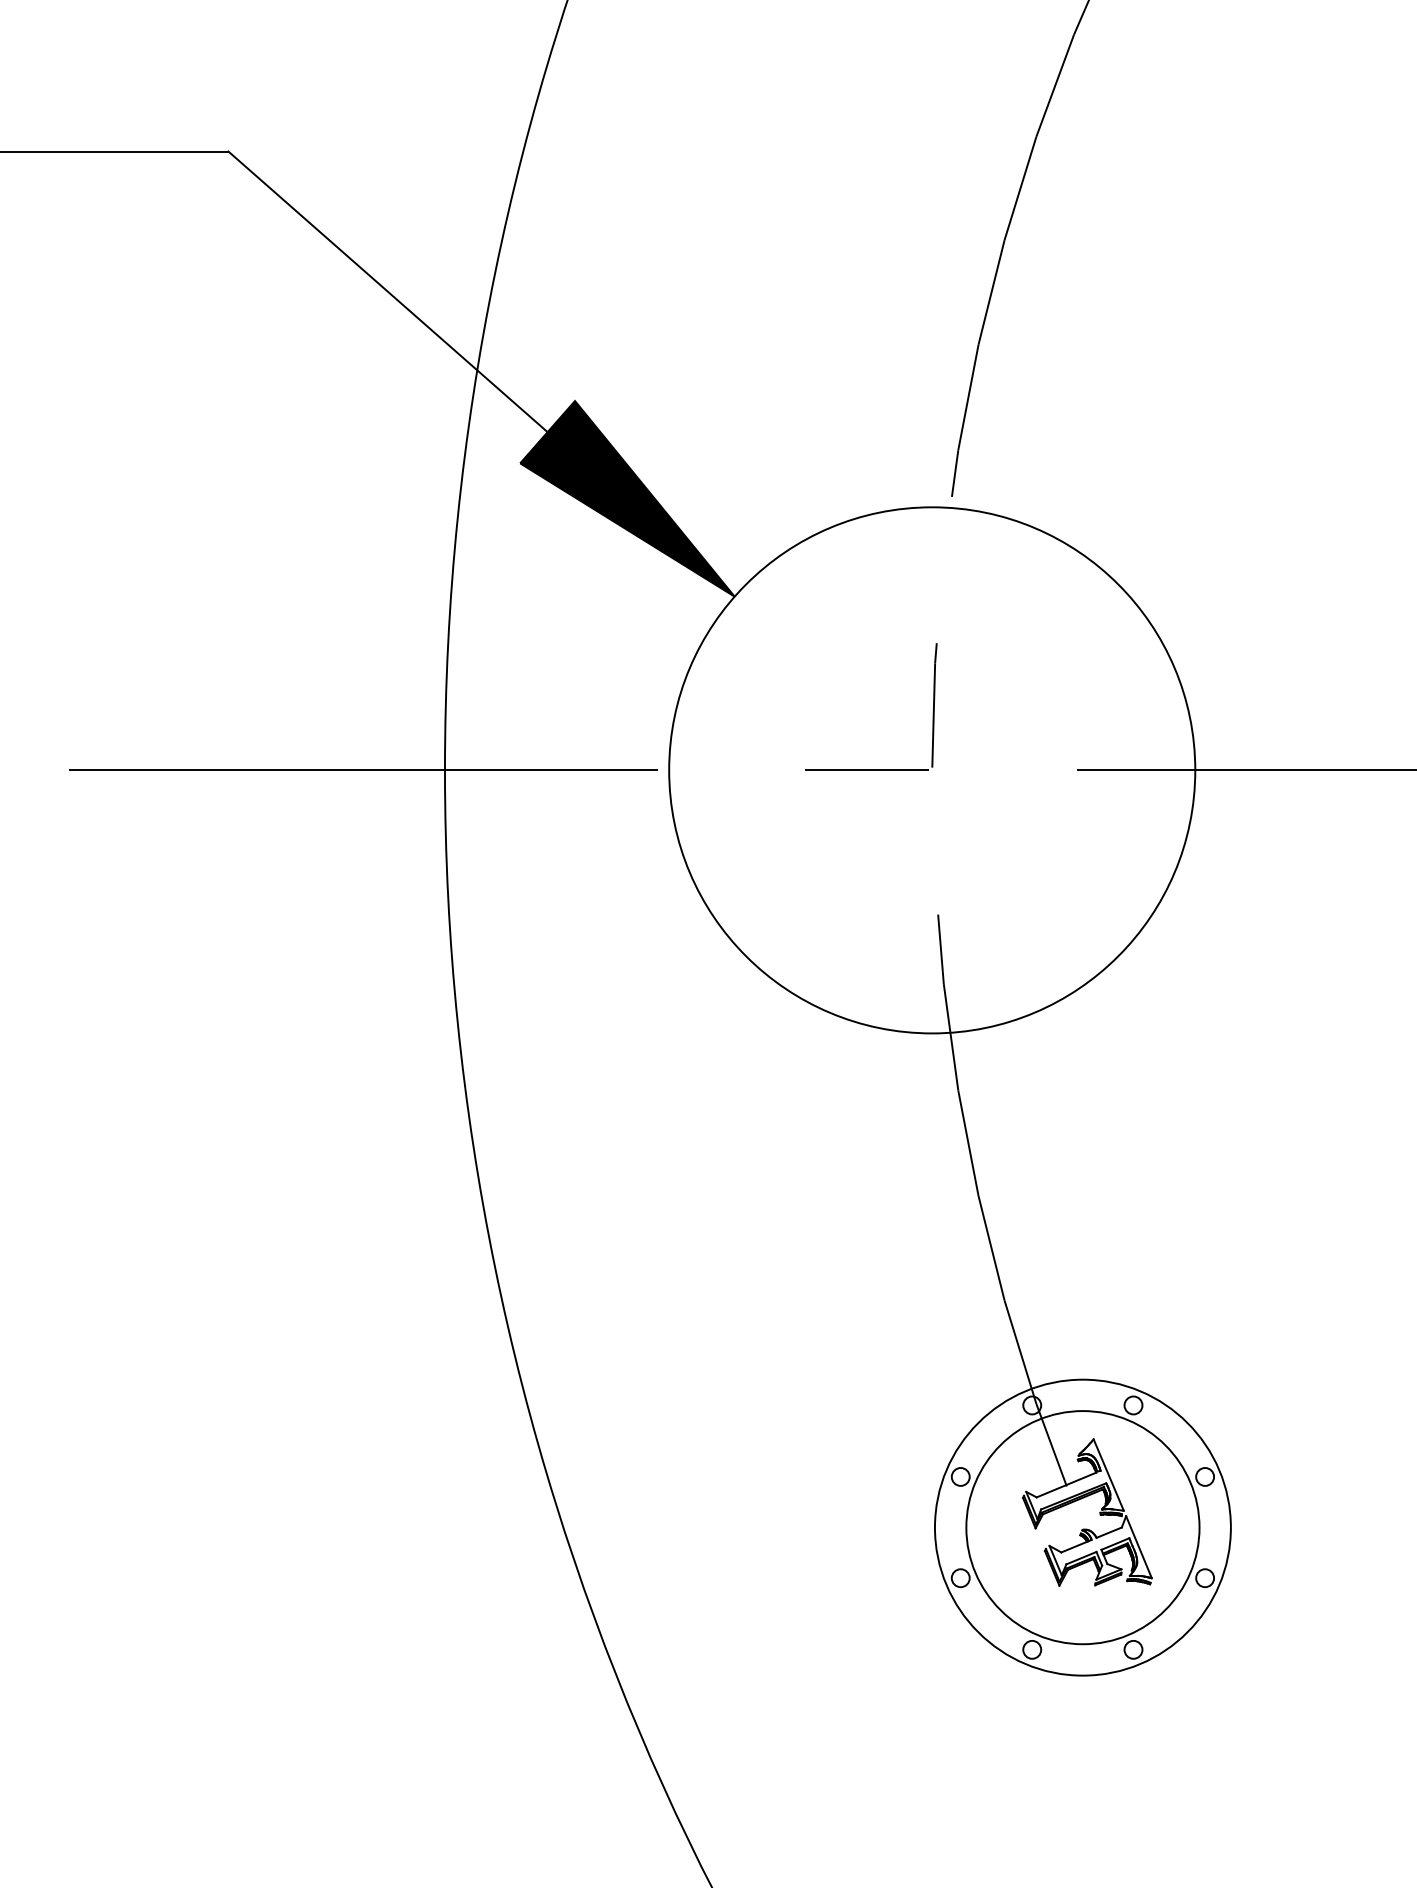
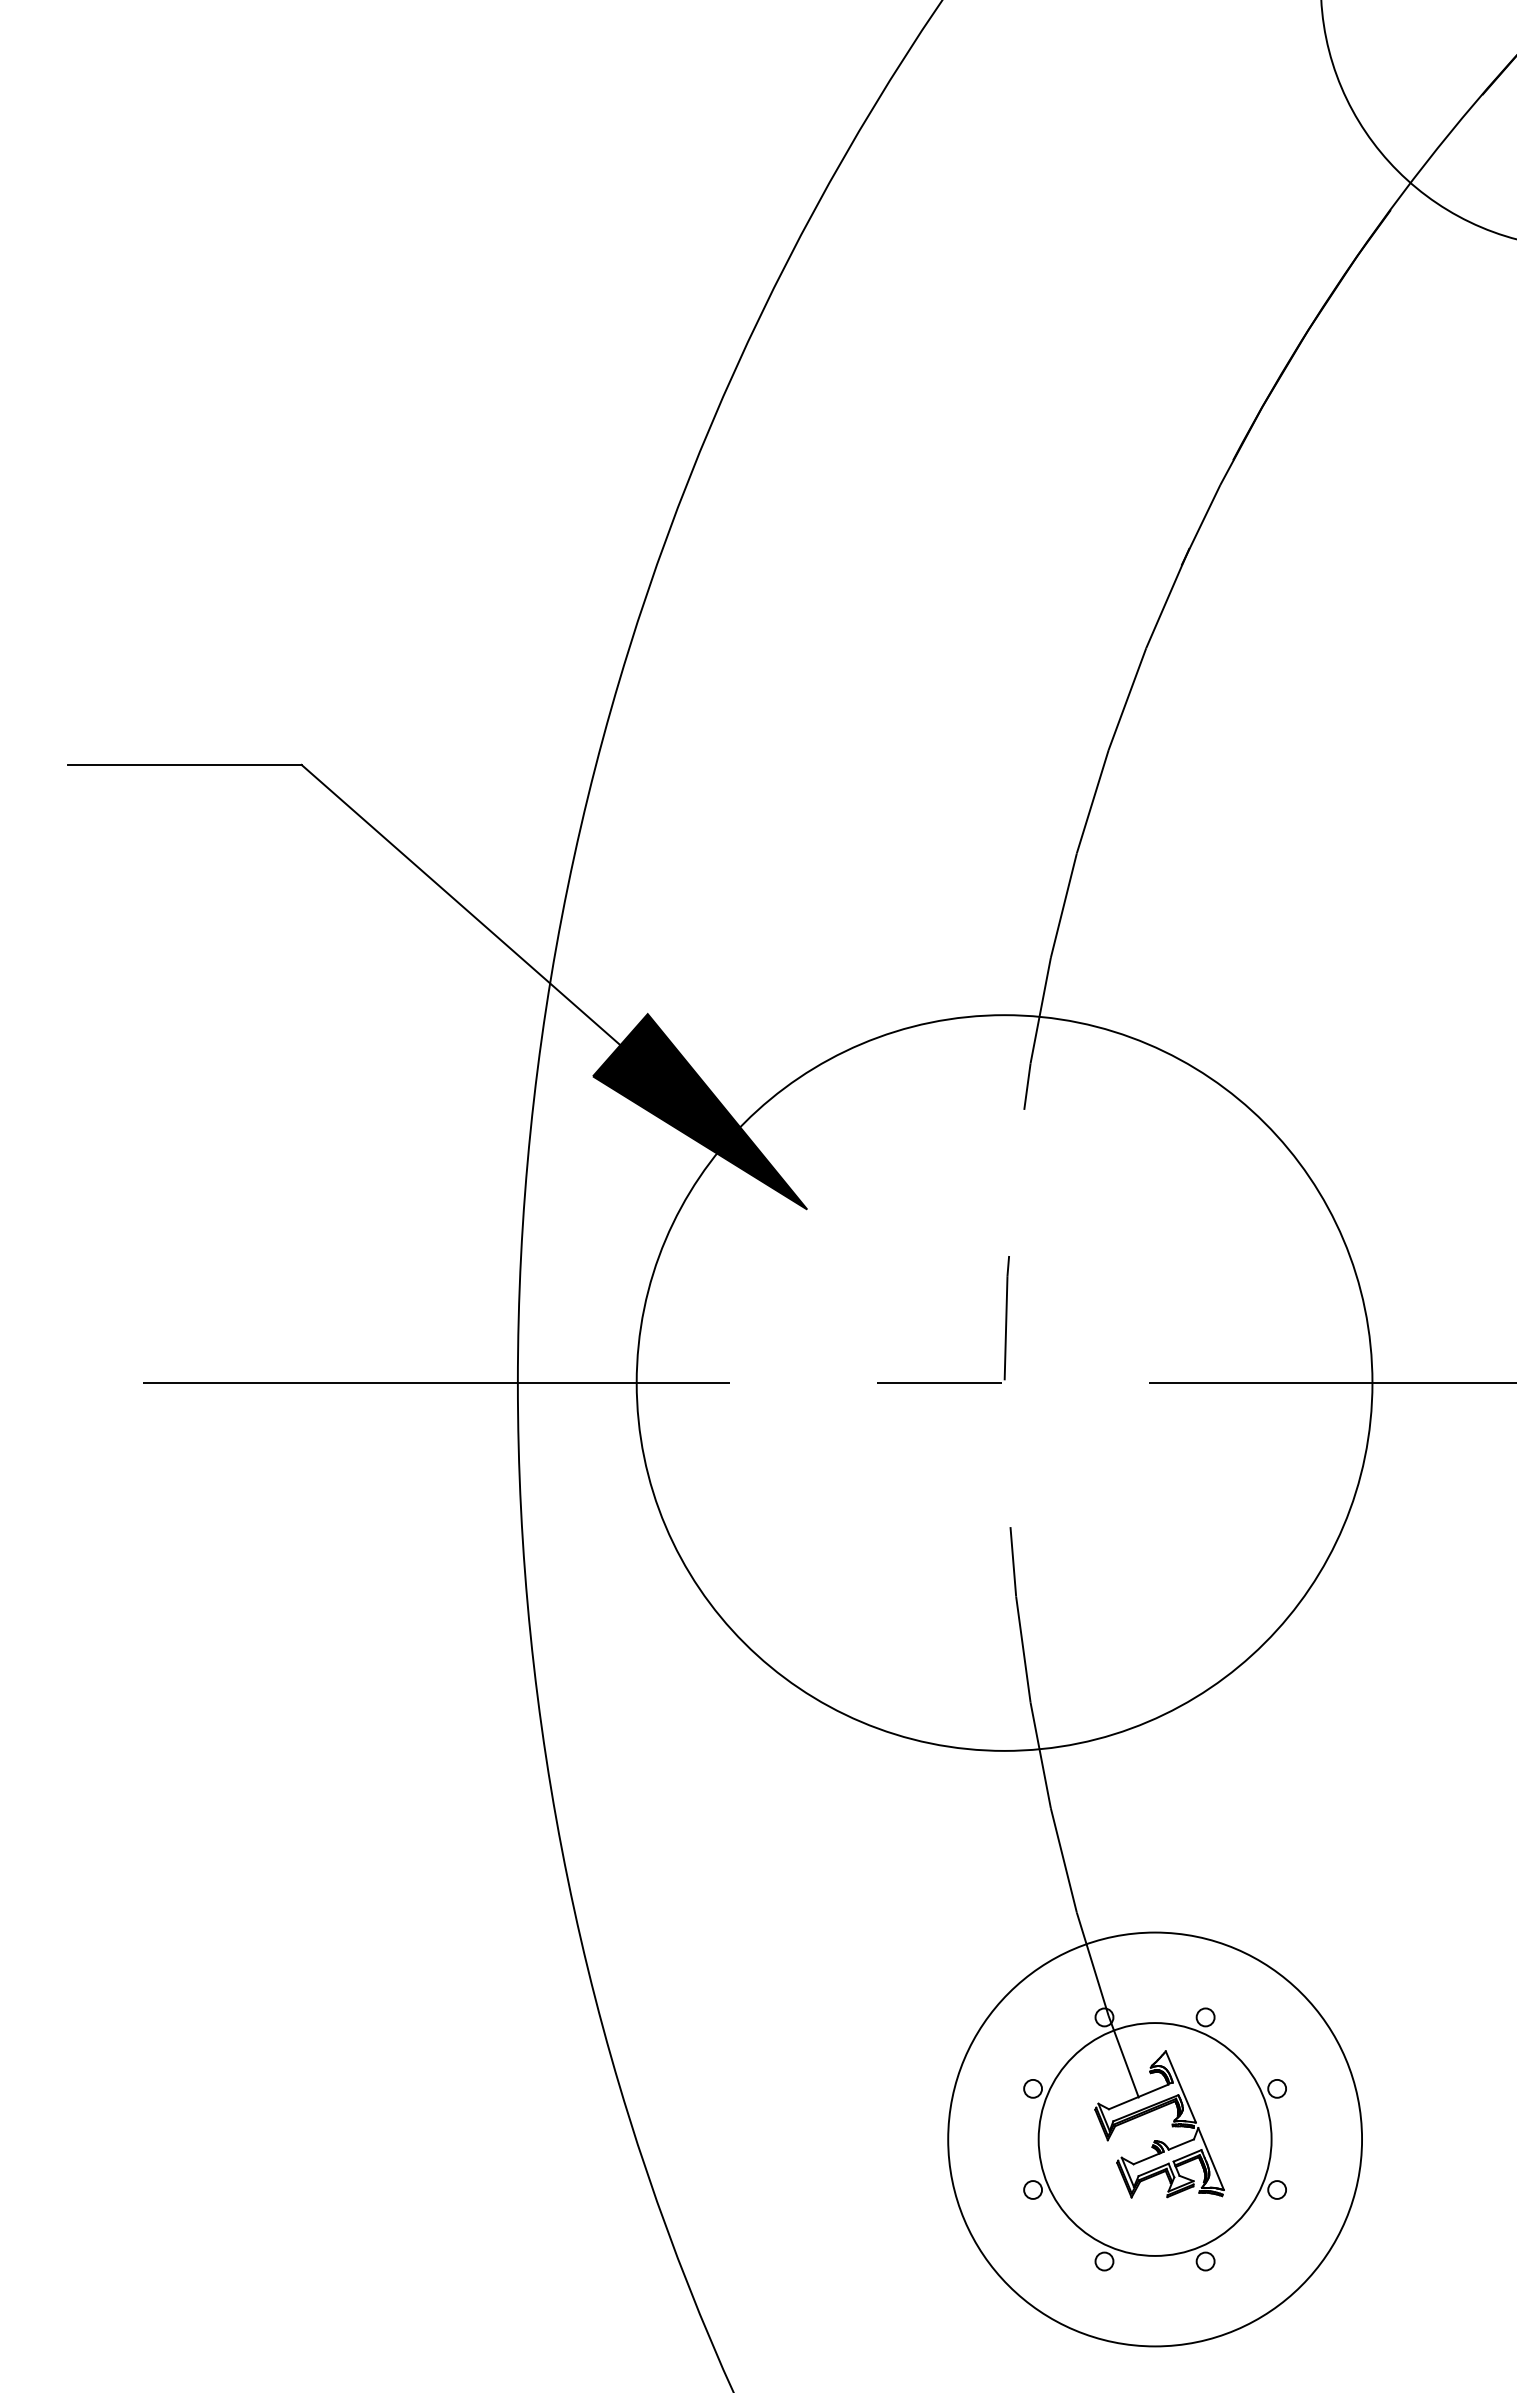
circle: (932, 769) -> (1004, 1382), size x1.4
circle: (1082, 1527) -> (1154, 2139), size x1.4

